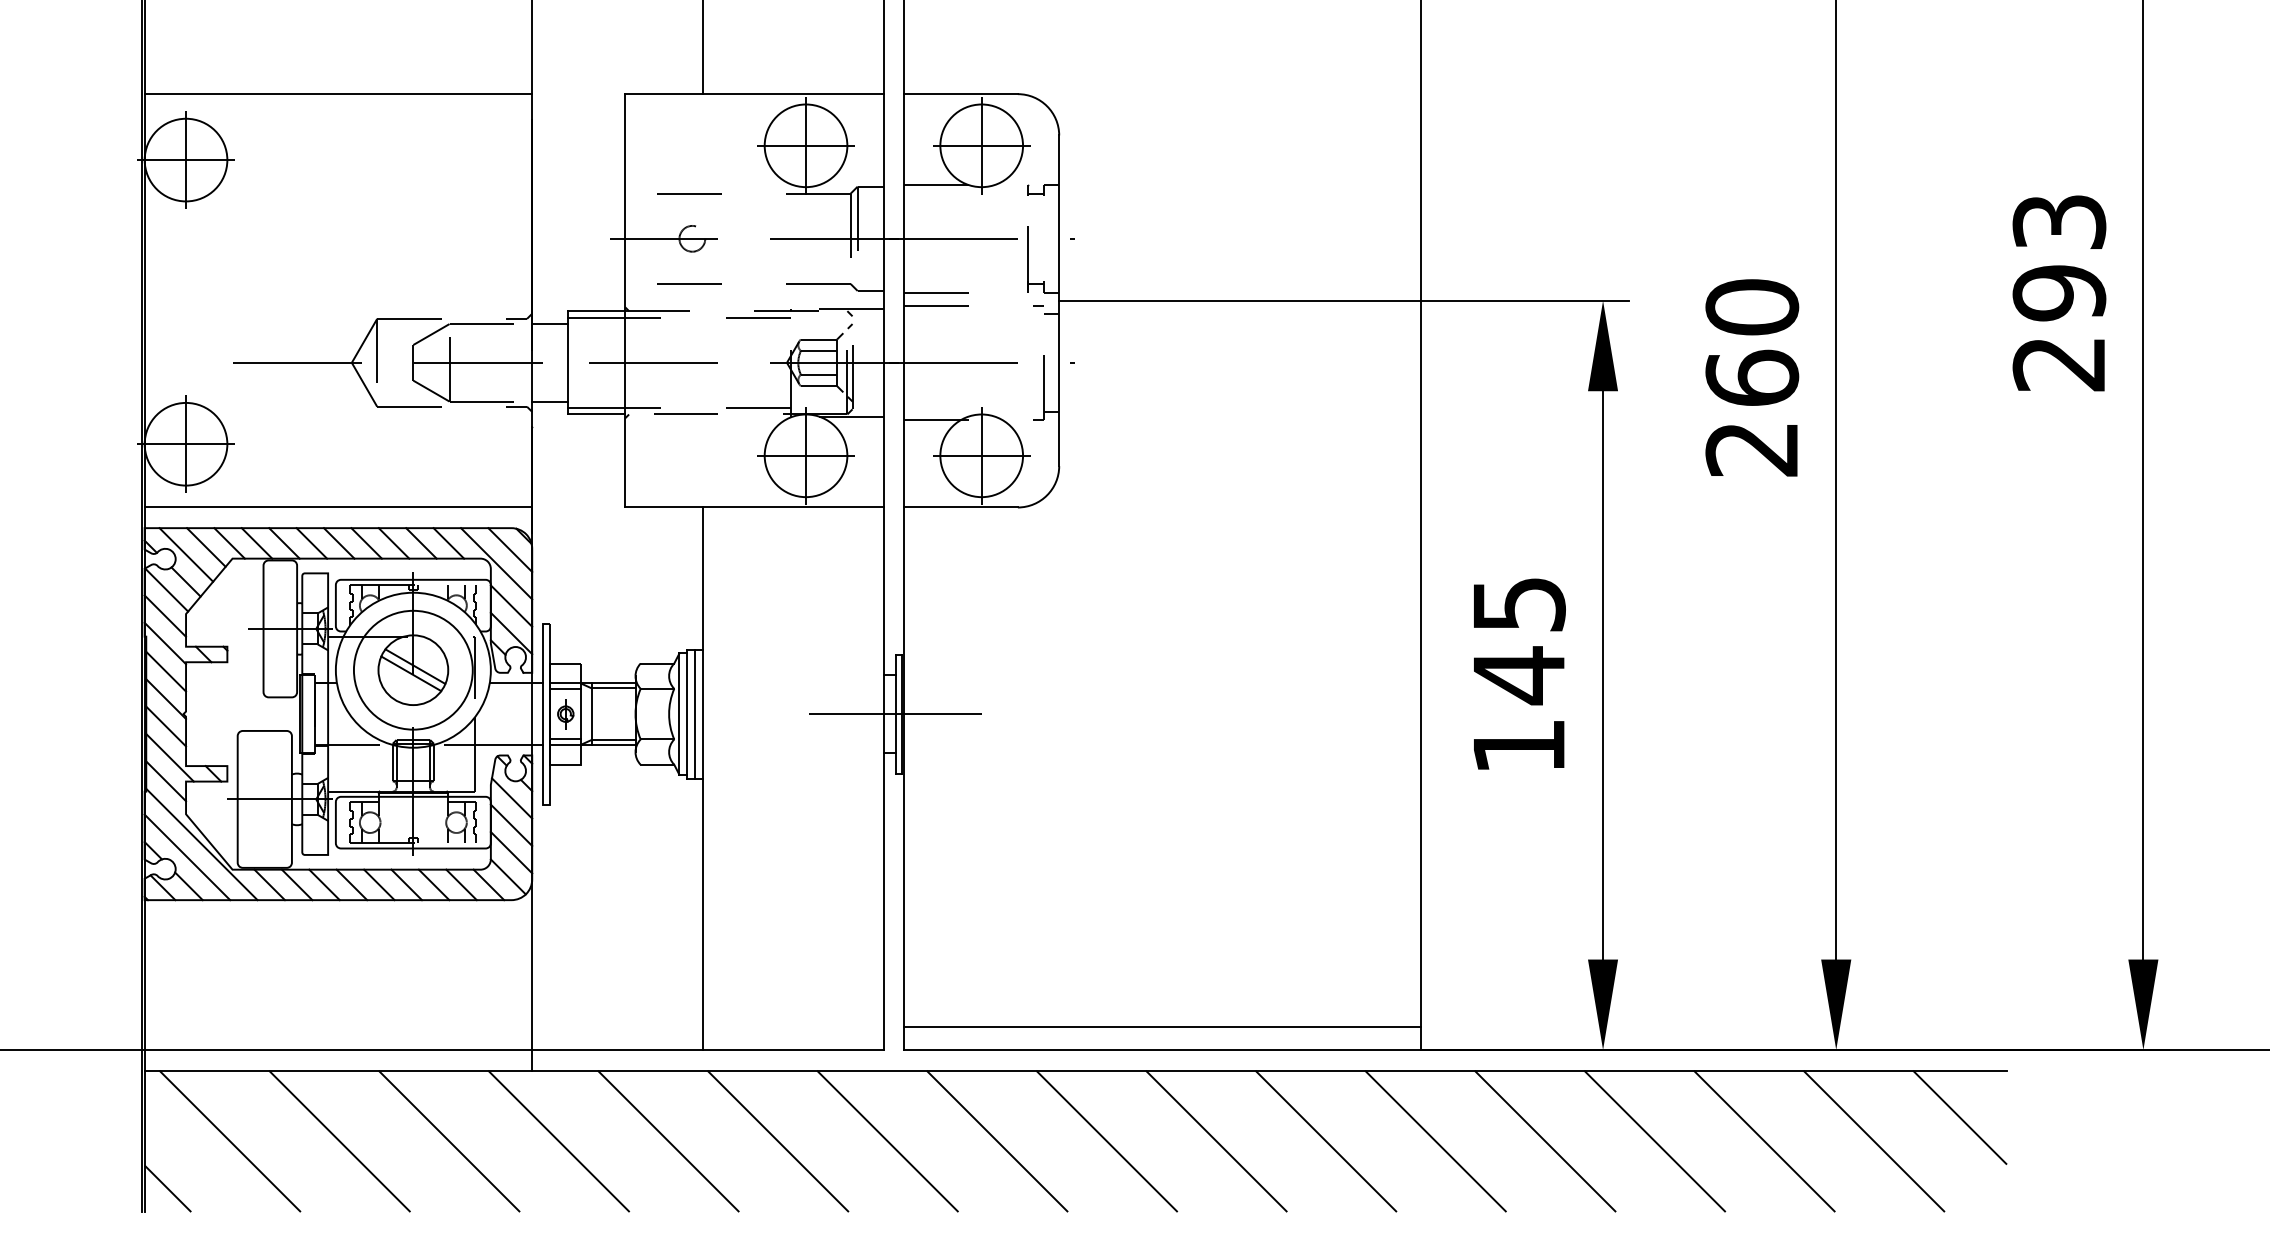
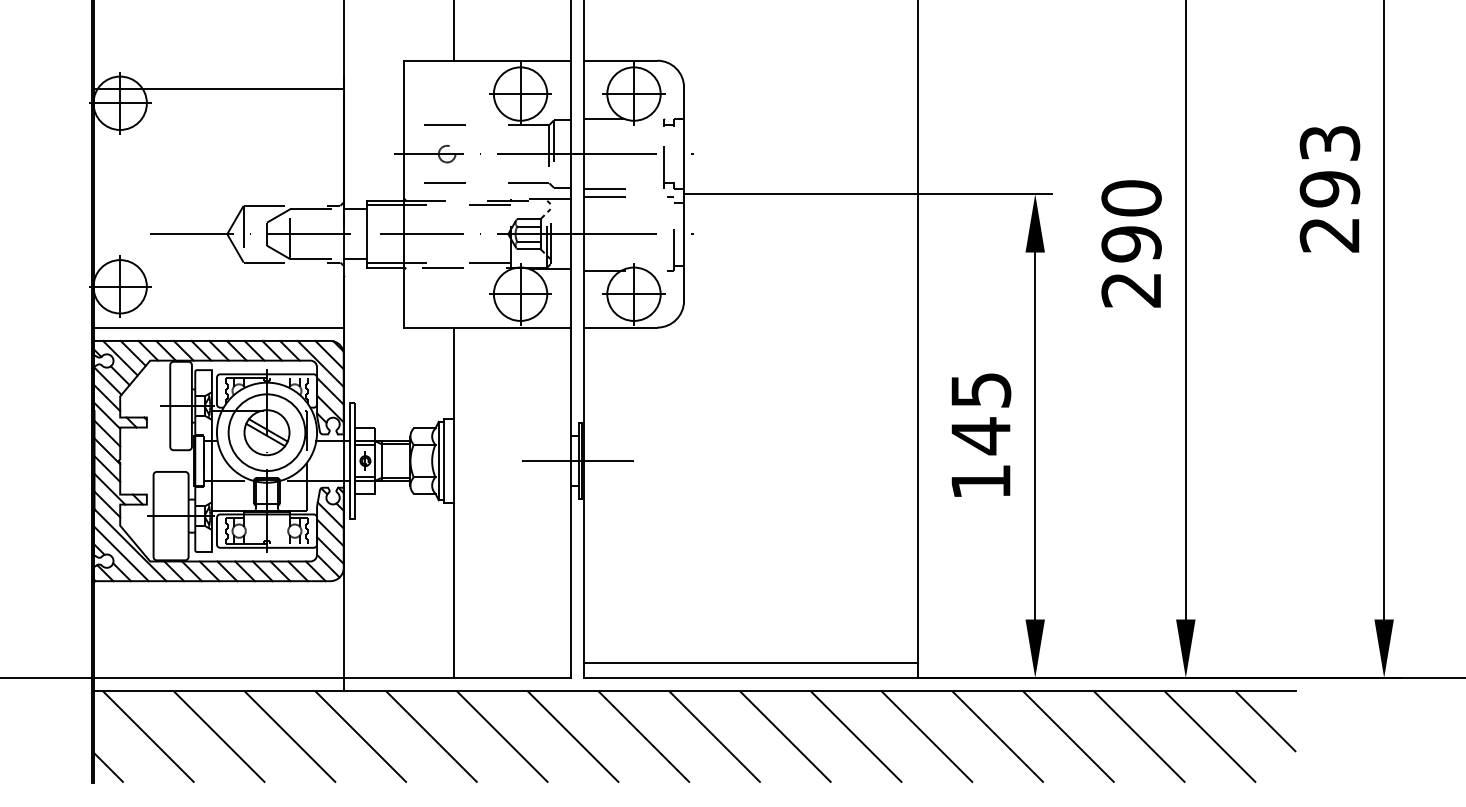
line: (338, 93) -> (218, 88), moved
text: (1752, 377) -> (1131, 243), 260 -> 290
line: (694, 713) -> (448, 460), removed

